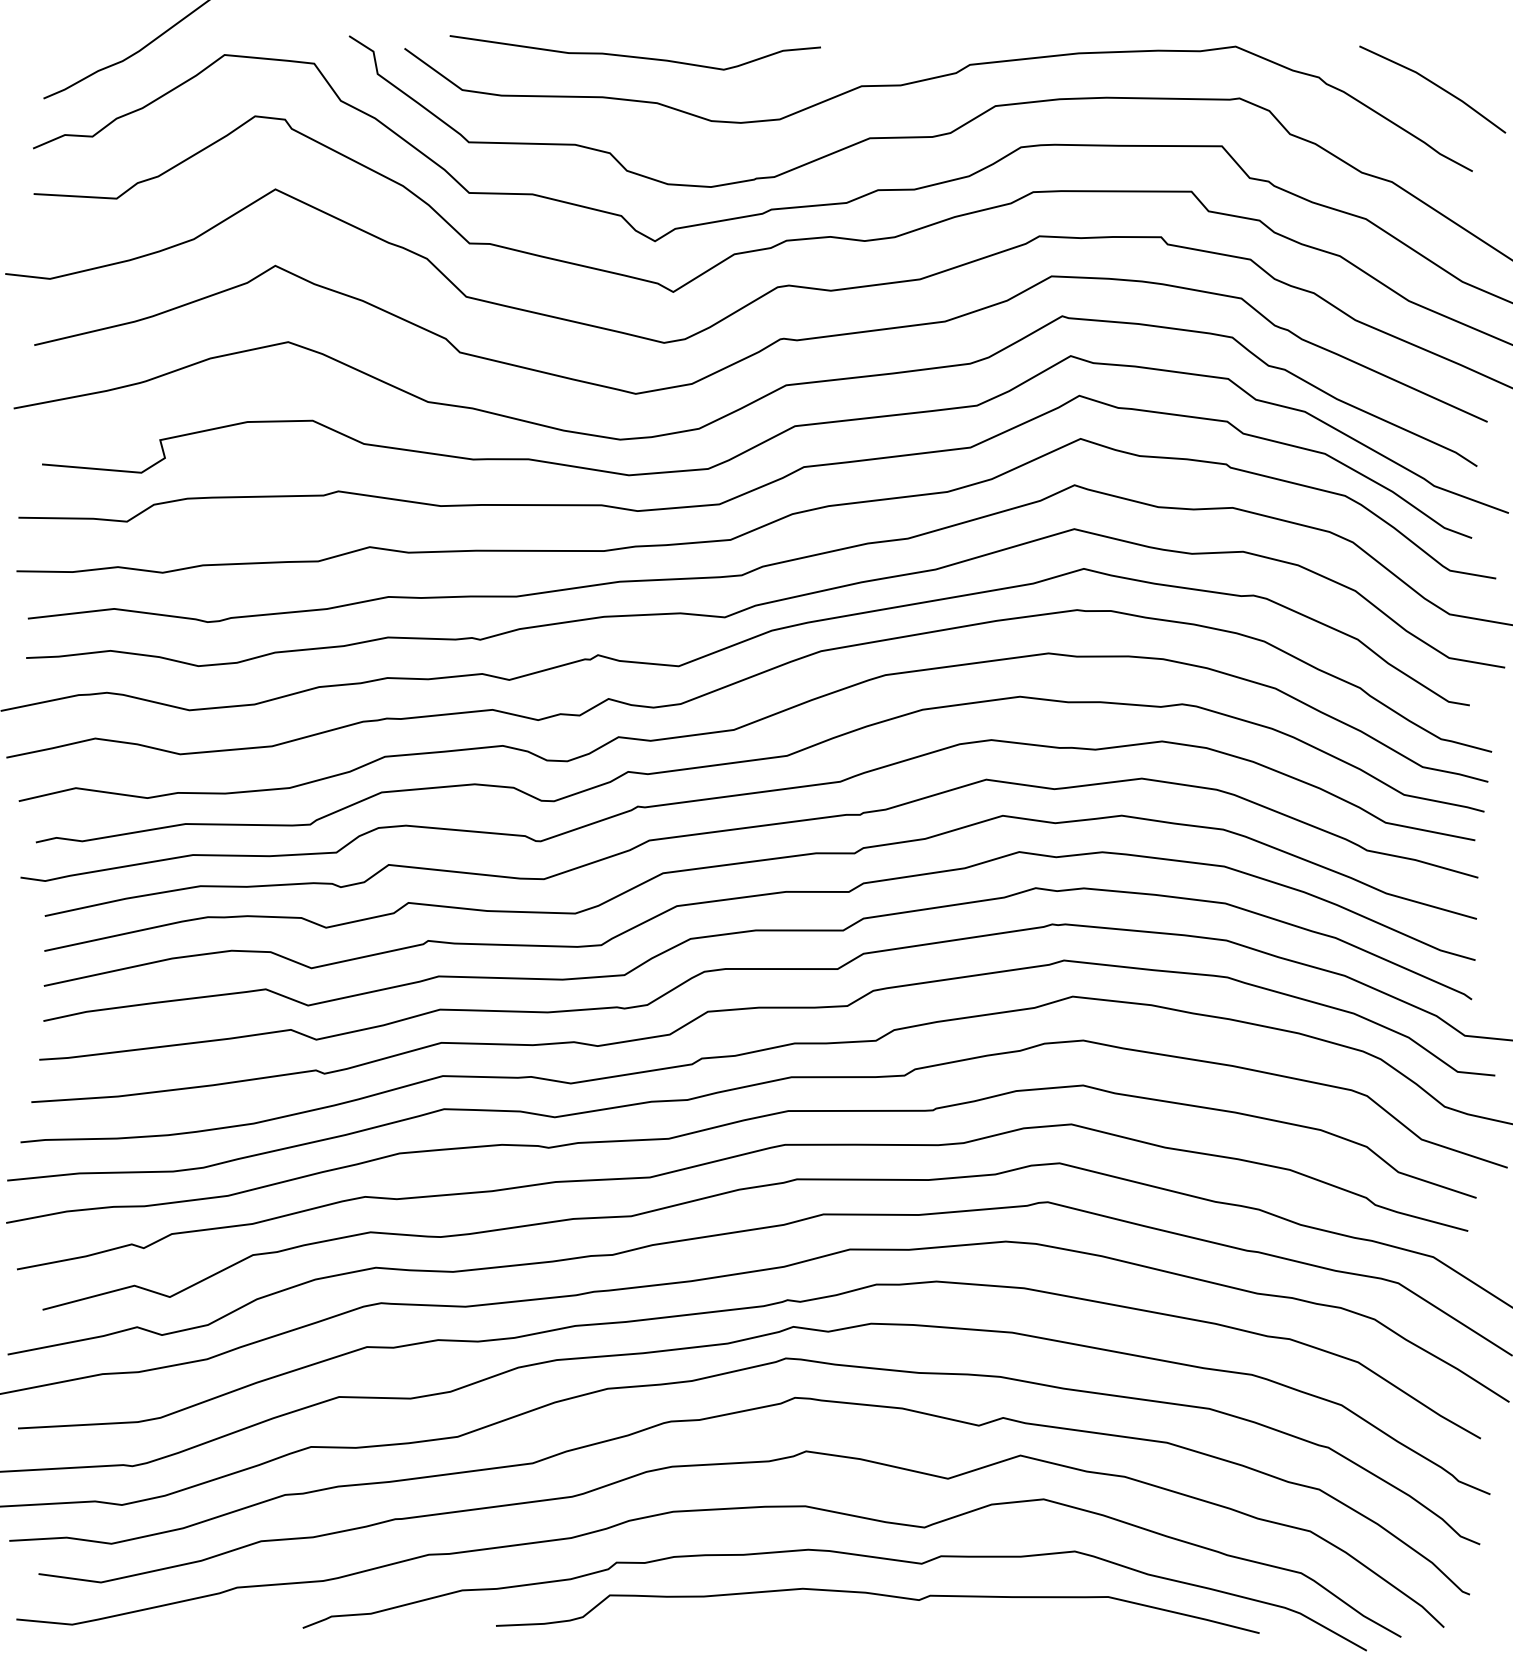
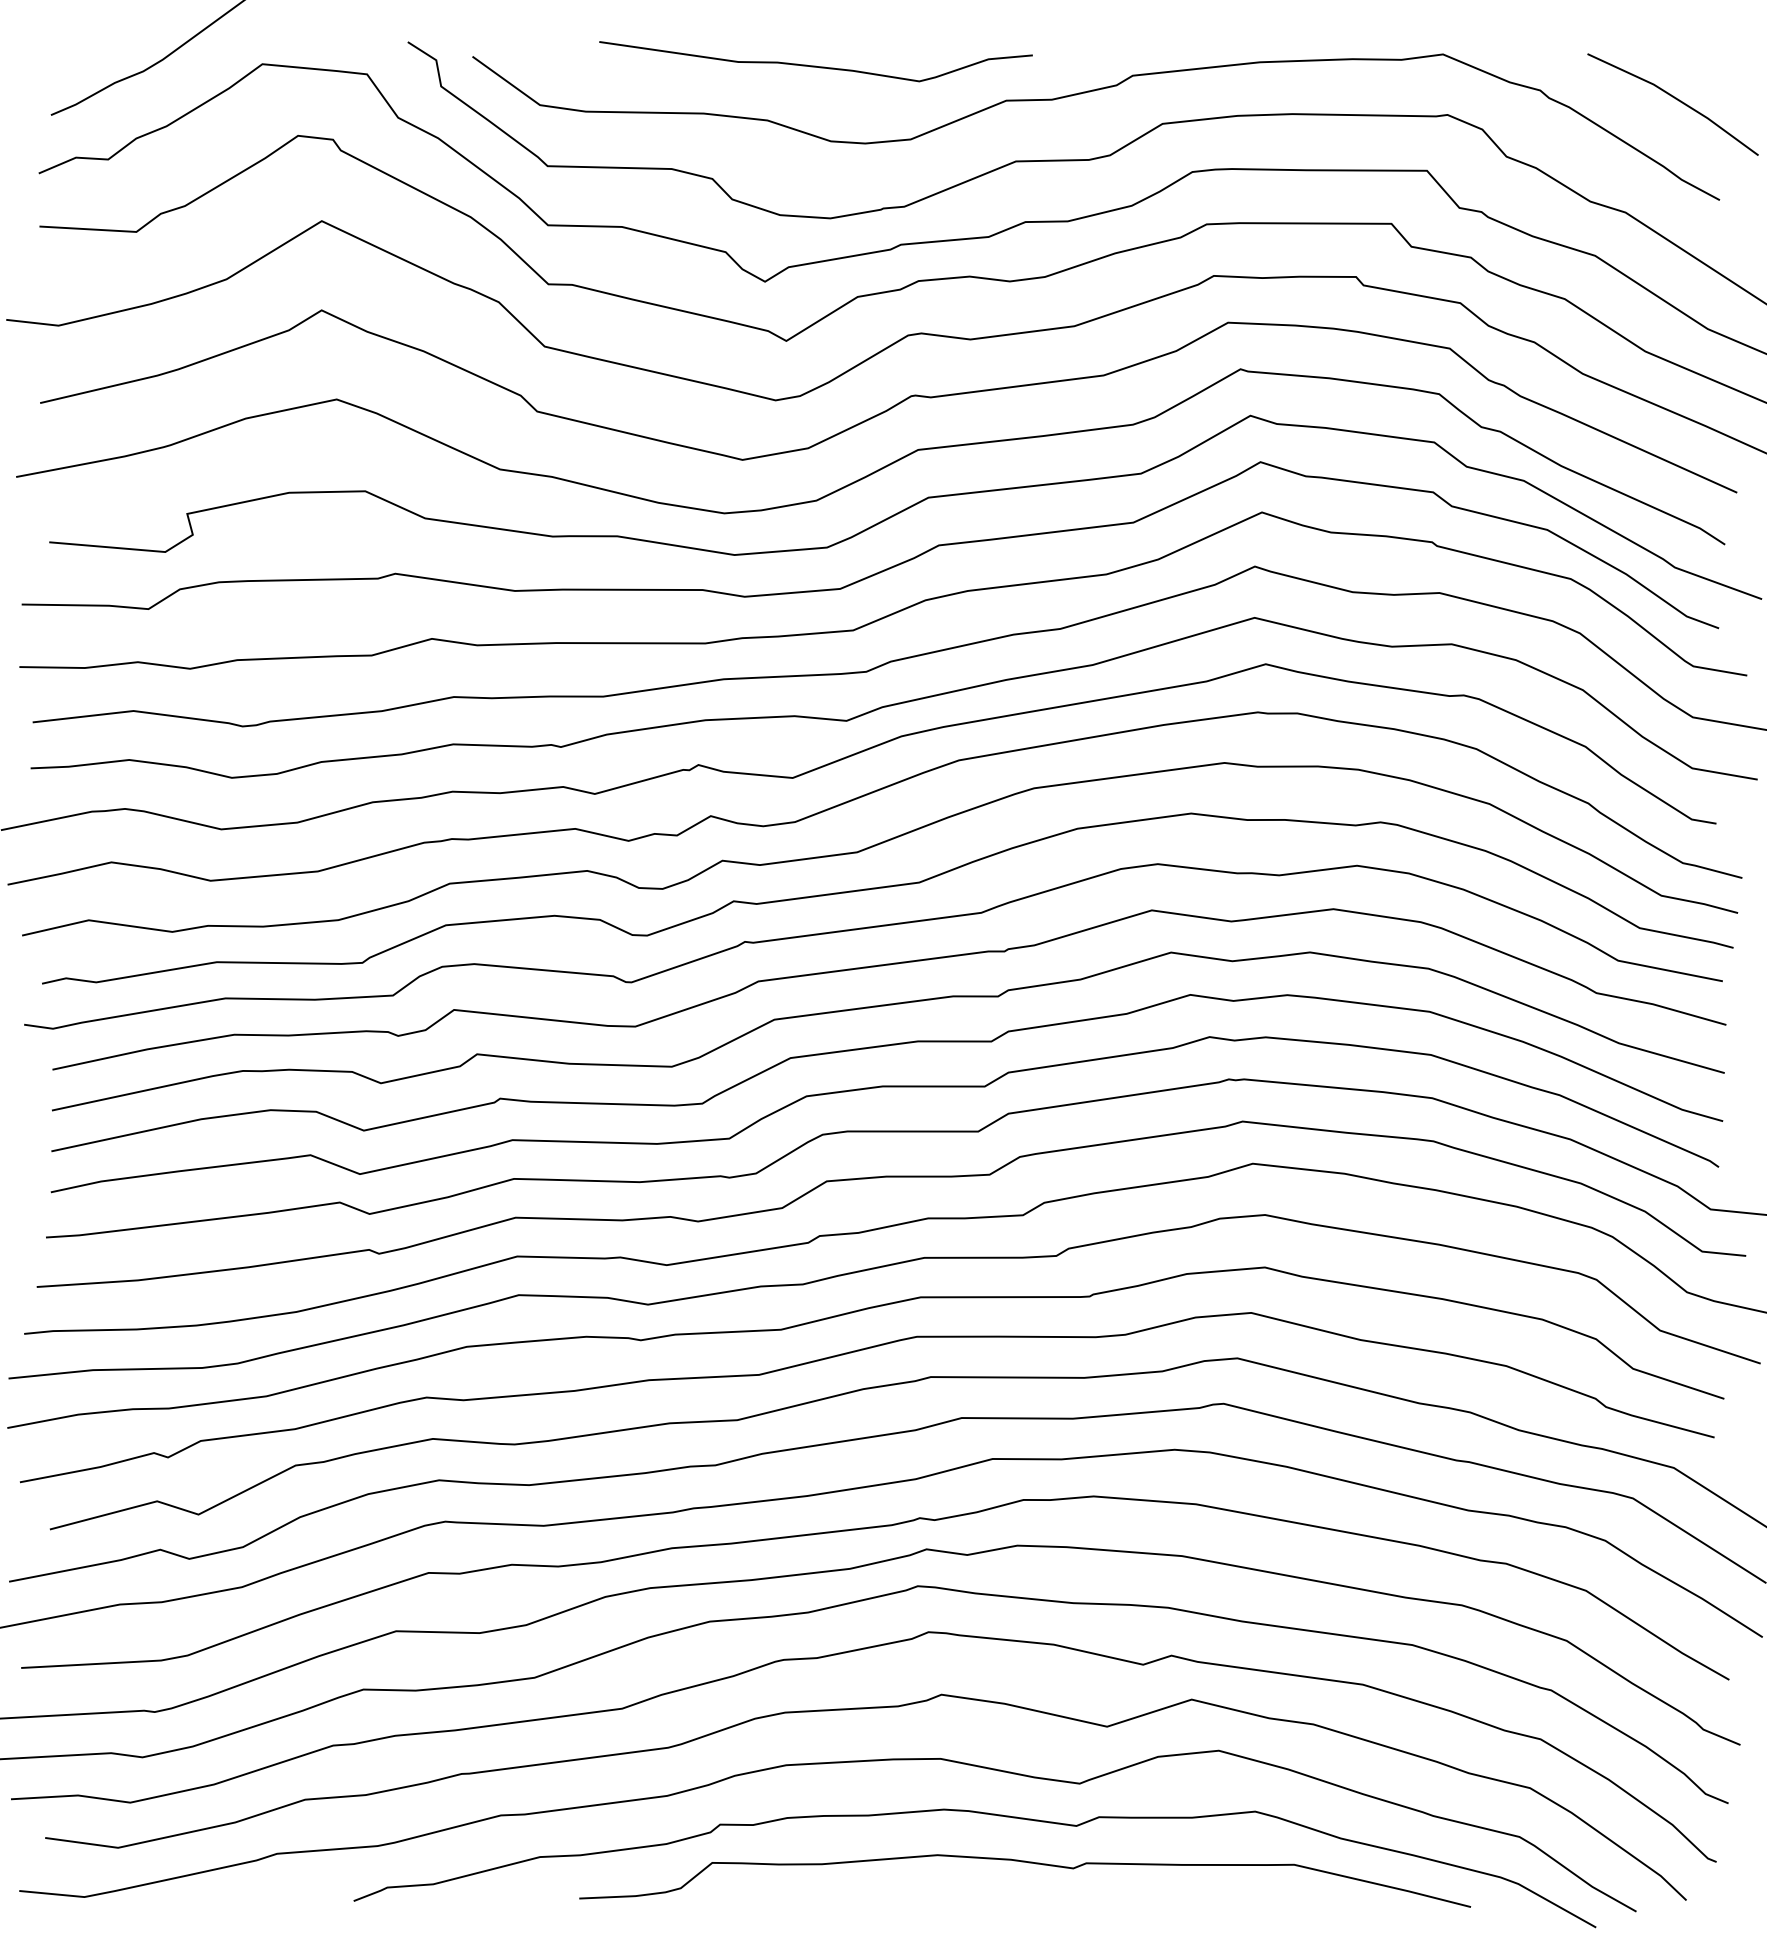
curve: (634, 56) -> (815, 65), moved

